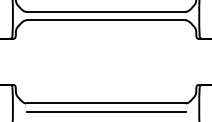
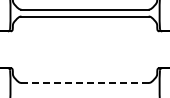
line: (106, 102) -> (85, 82), solid -> dashed
line: (105, 111) -> (84, 89), removed

